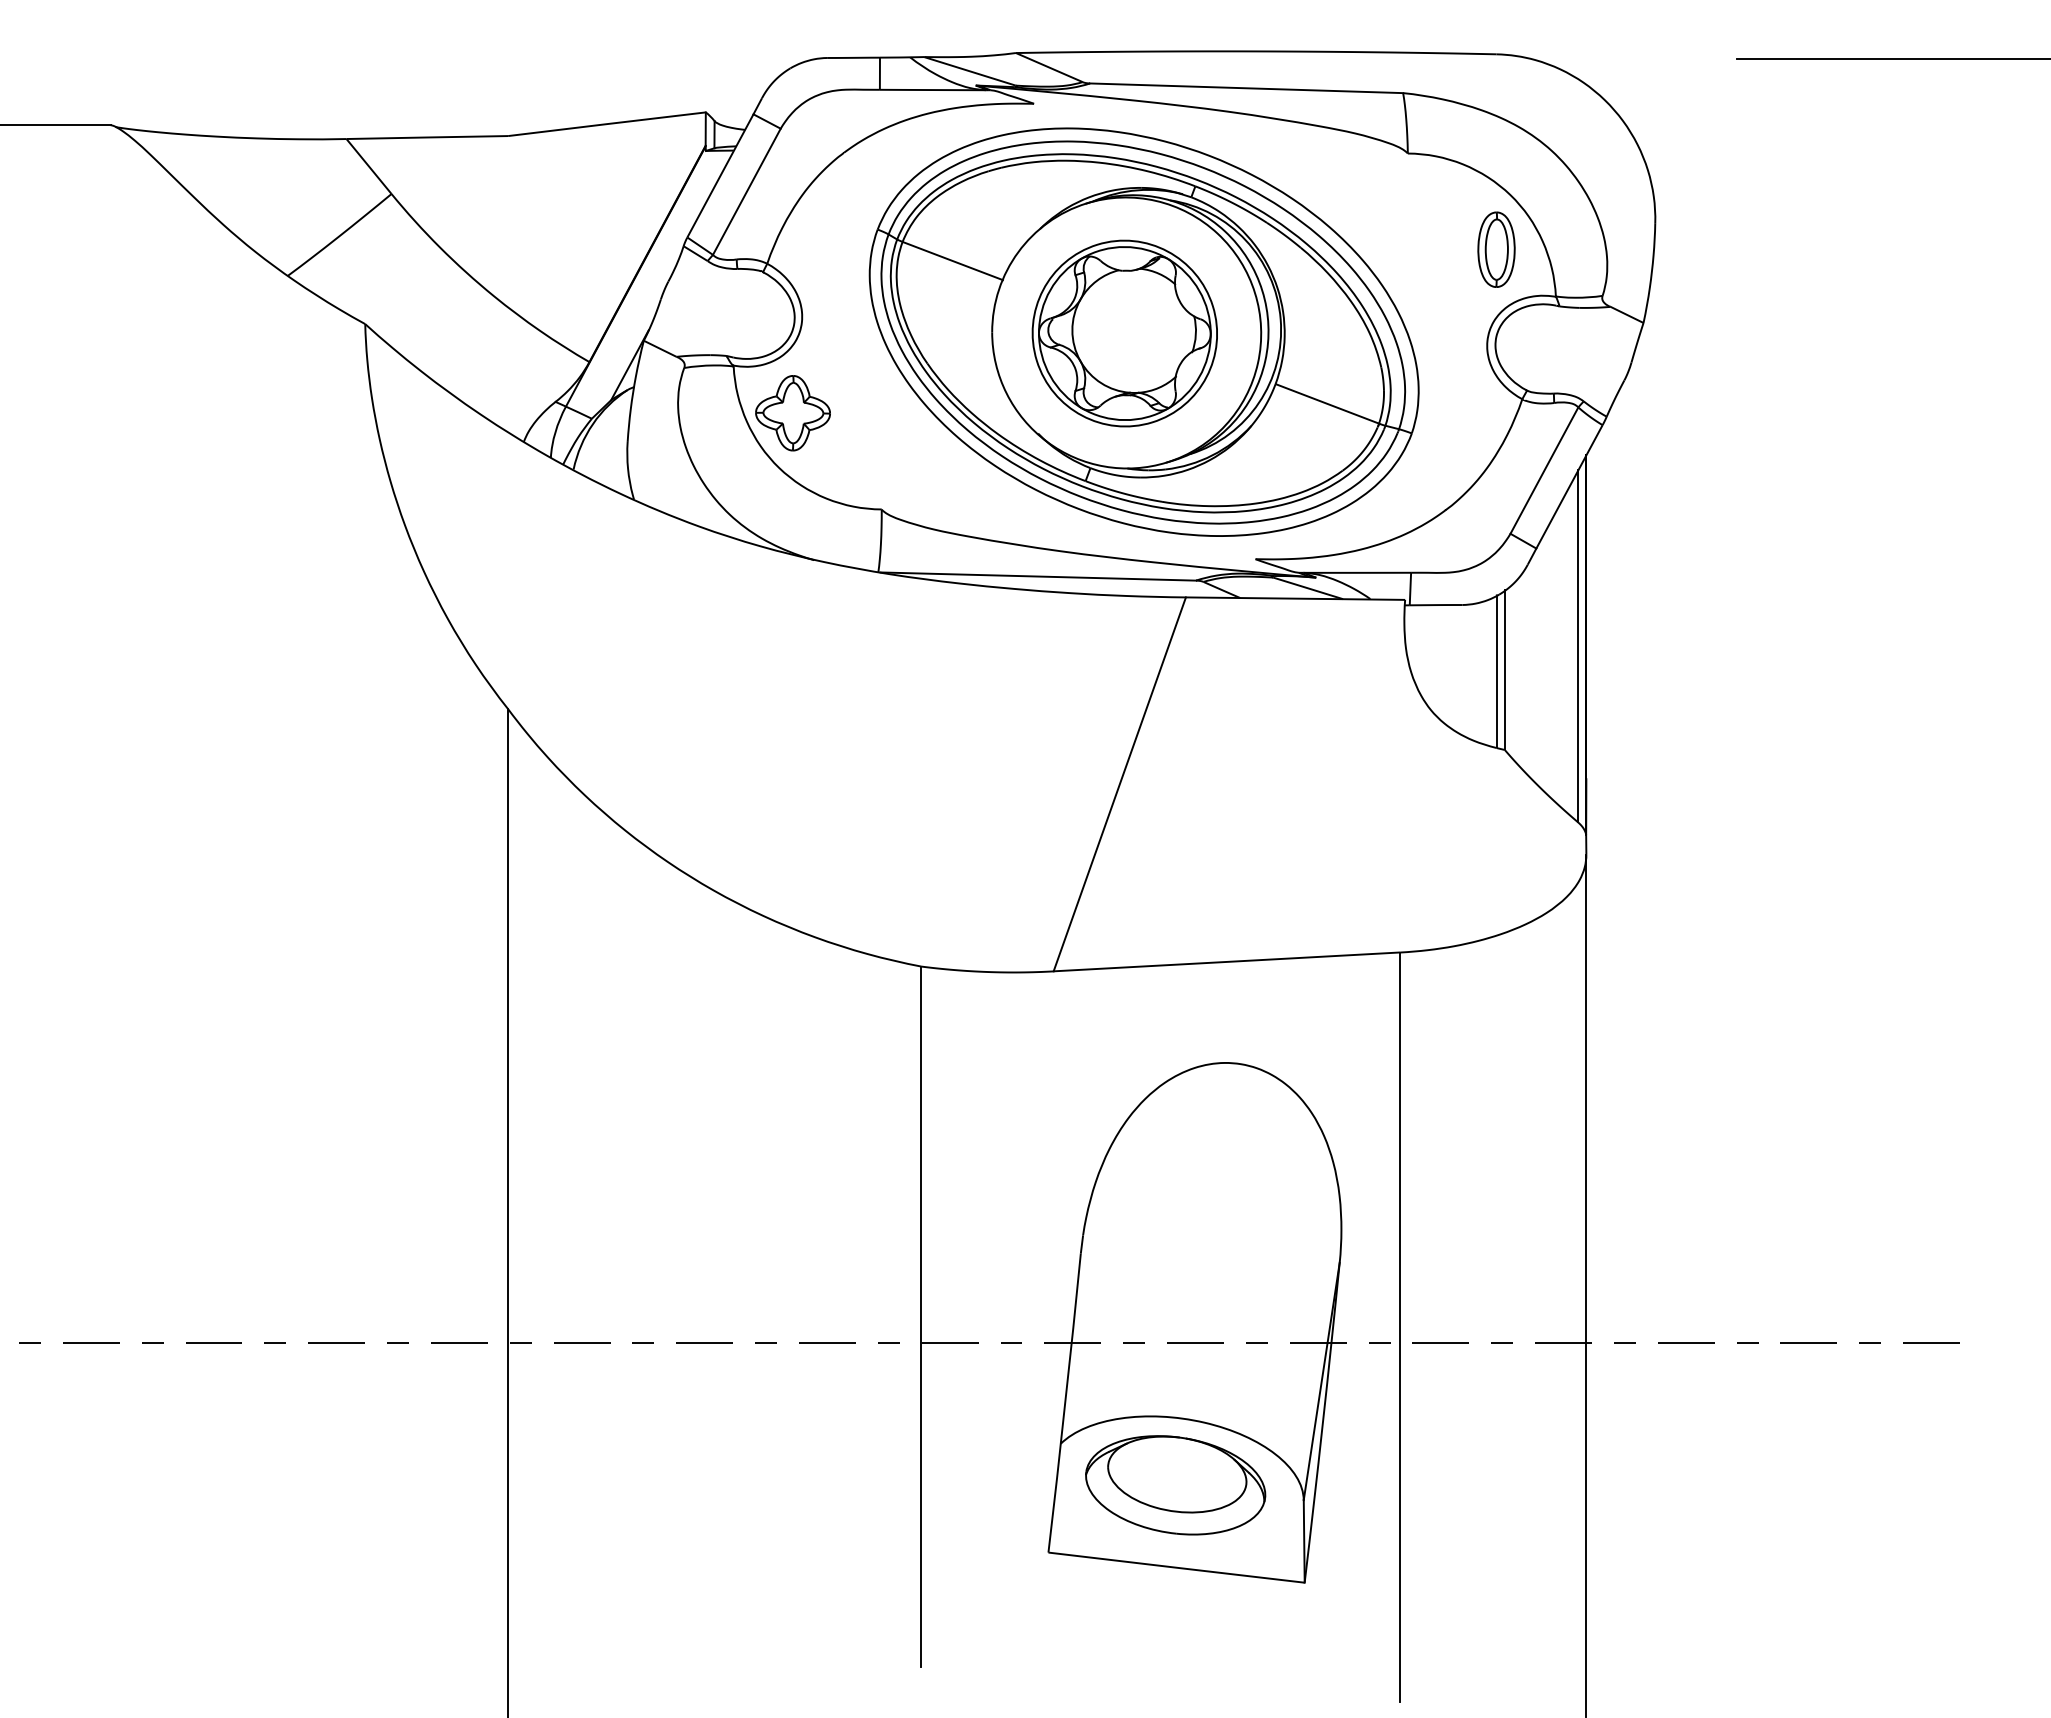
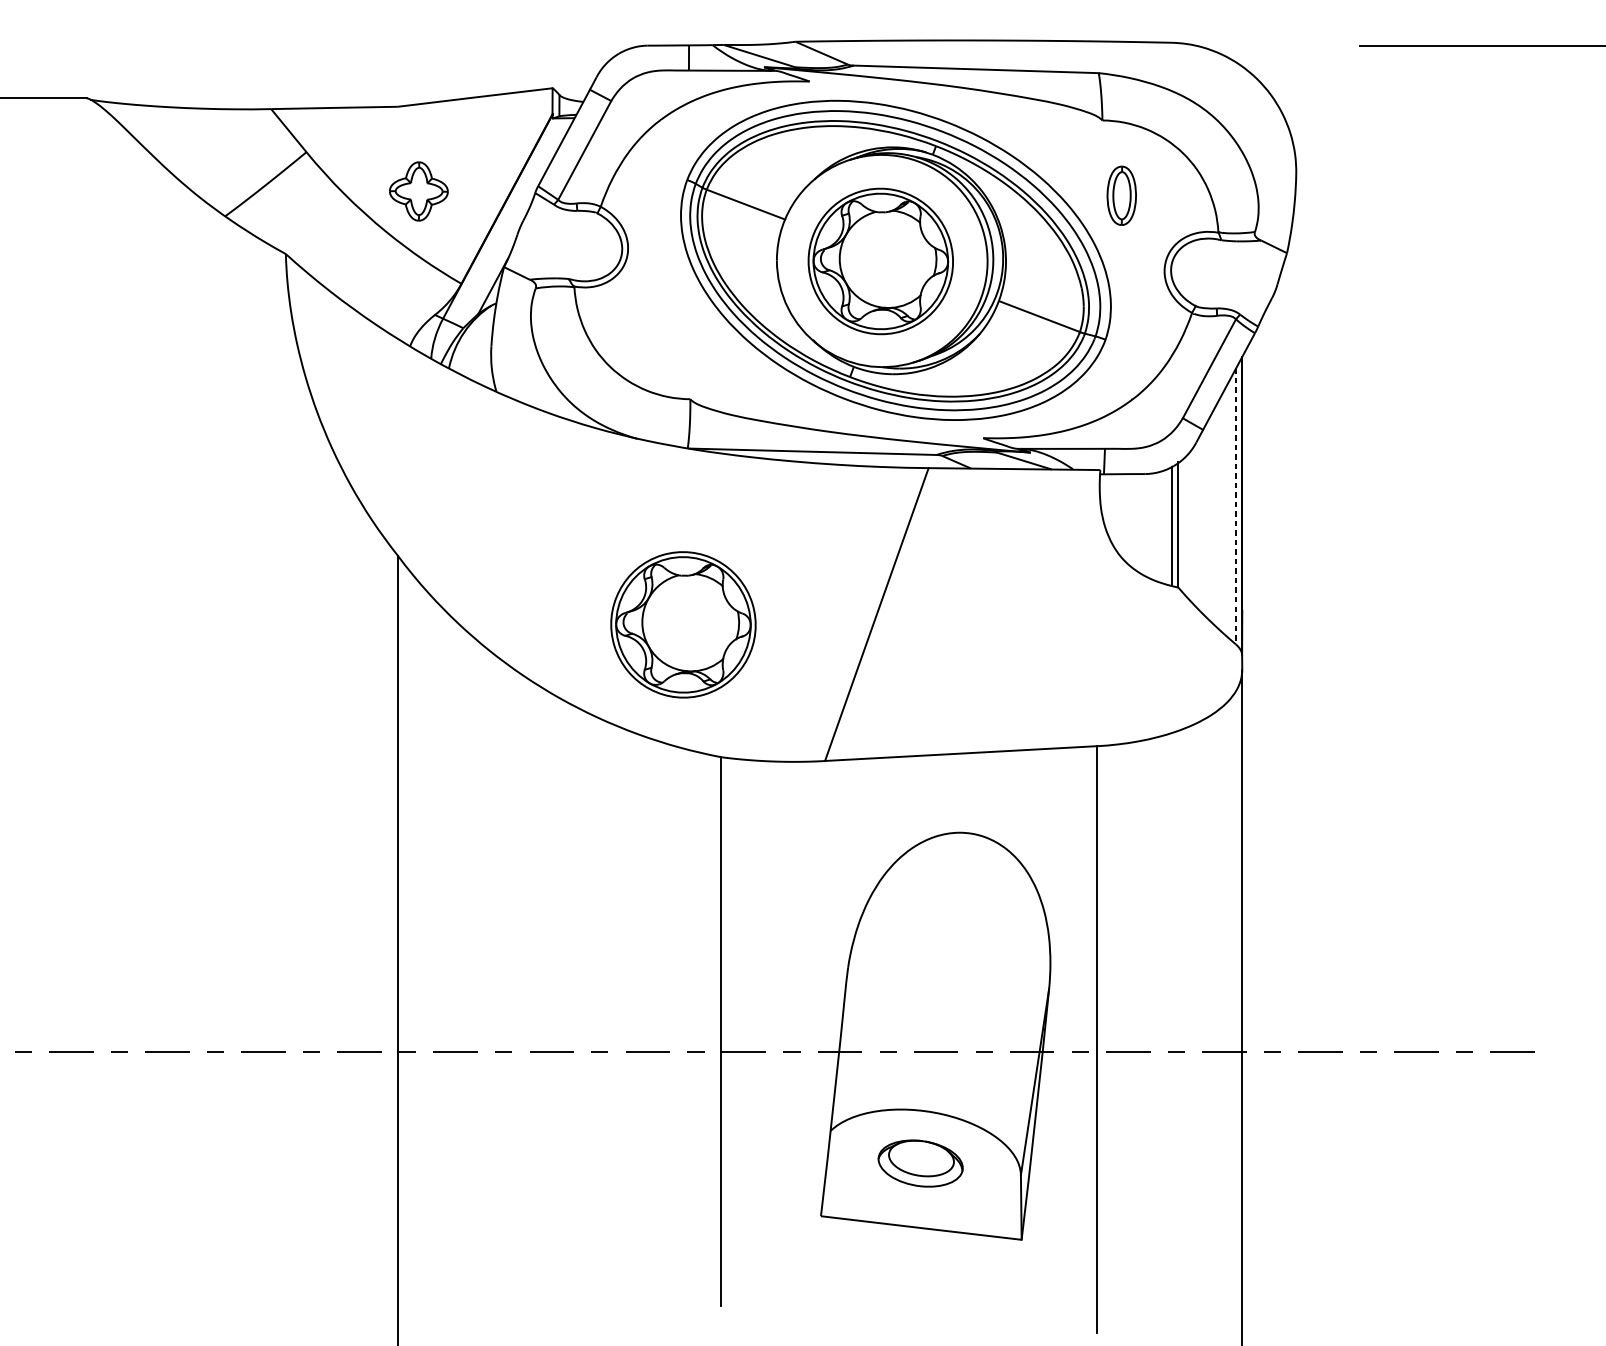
part: (1496, 249) -> (1121, 195), moved
part: (792, 413) -> (418, 191), moved
line: (1578, 646) -> (1236, 506), solid -> dashed
part: (872, 797) -> (683, 624), added
part: (1175, 1485) -> (920, 1163), size x0.6

